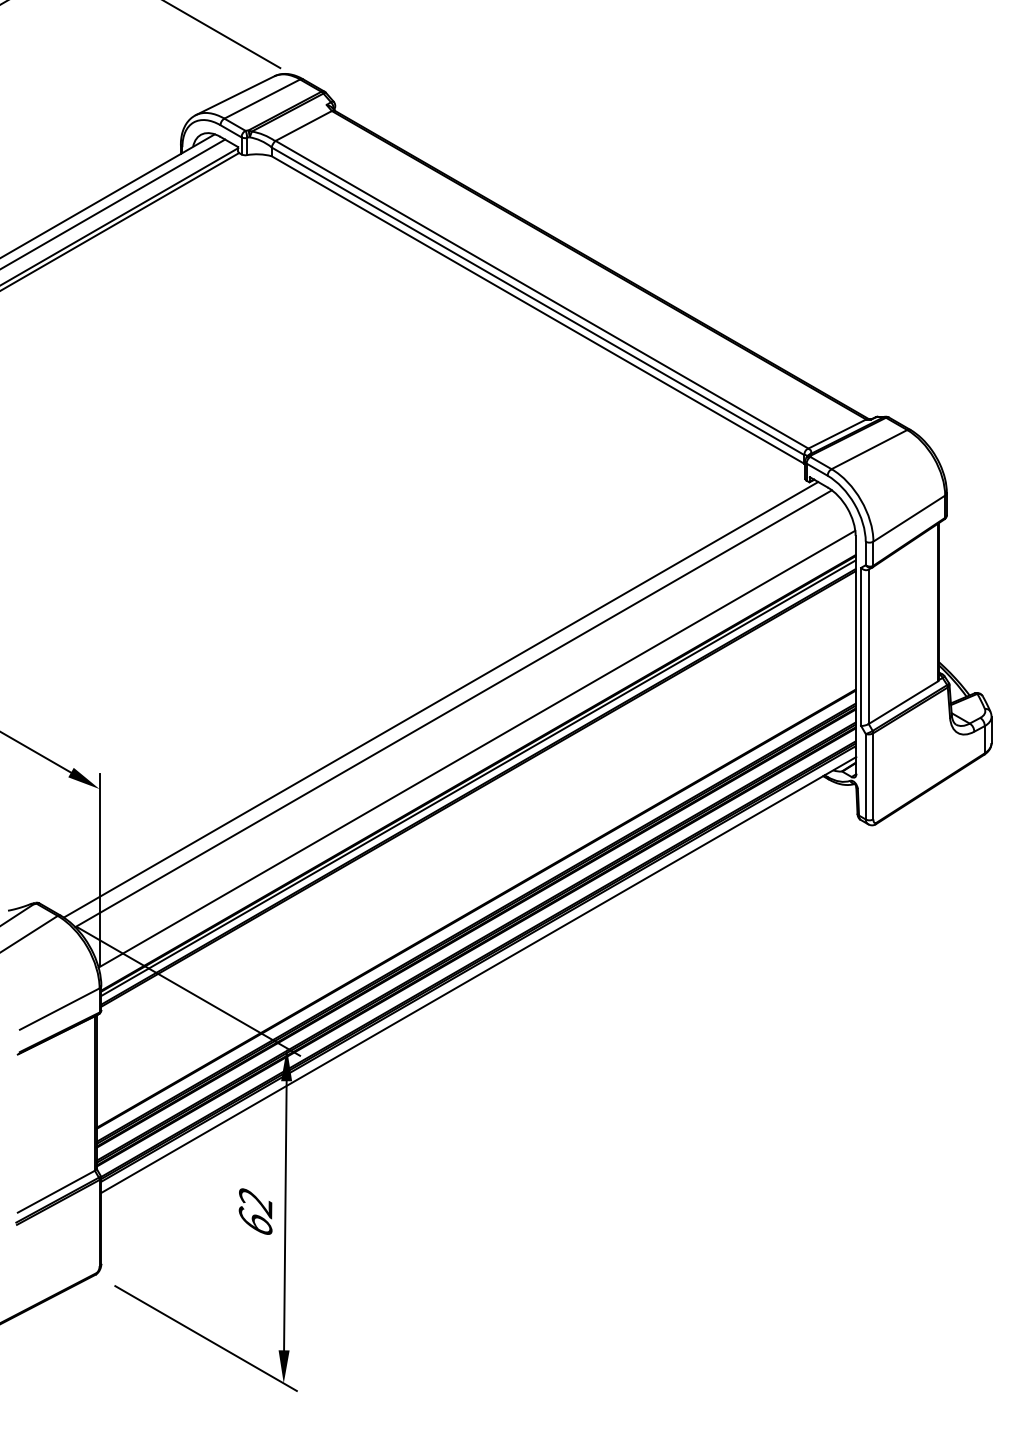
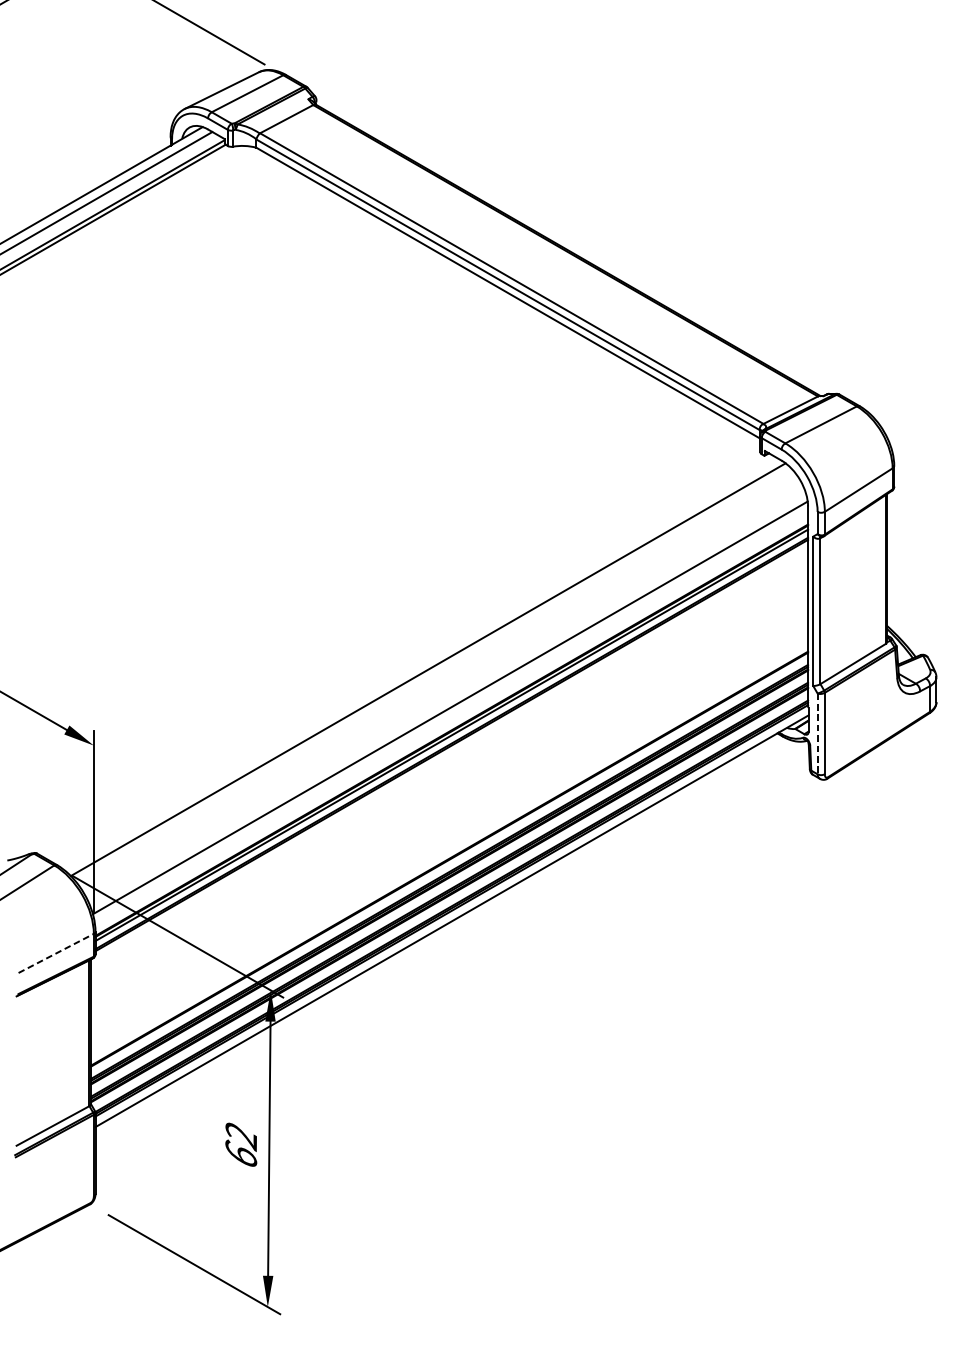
line: (440, 699) -> (415, 660), removed
line: (865, 776) -> (817, 733), solid -> dashed
line: (59, 1009) -> (55, 953), solid -> dashed

